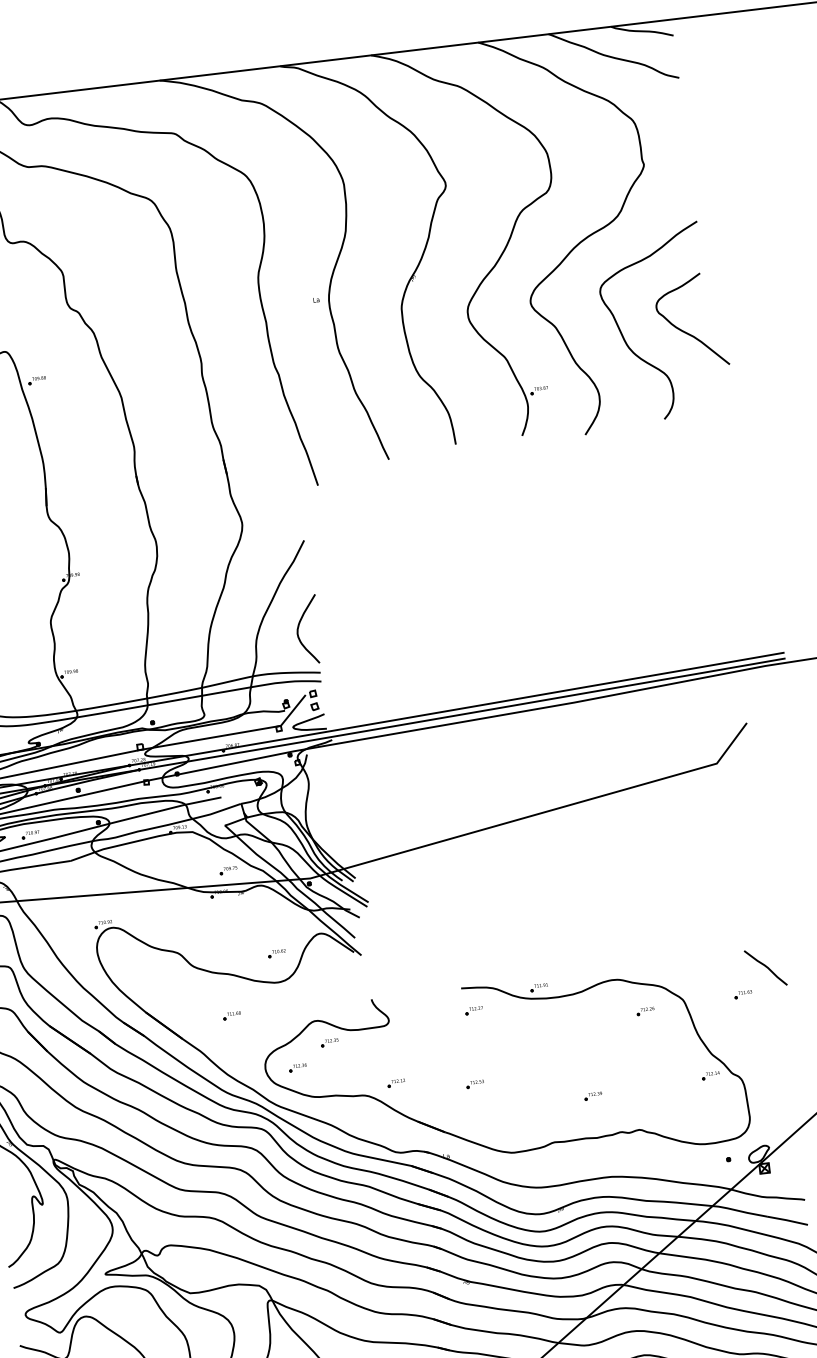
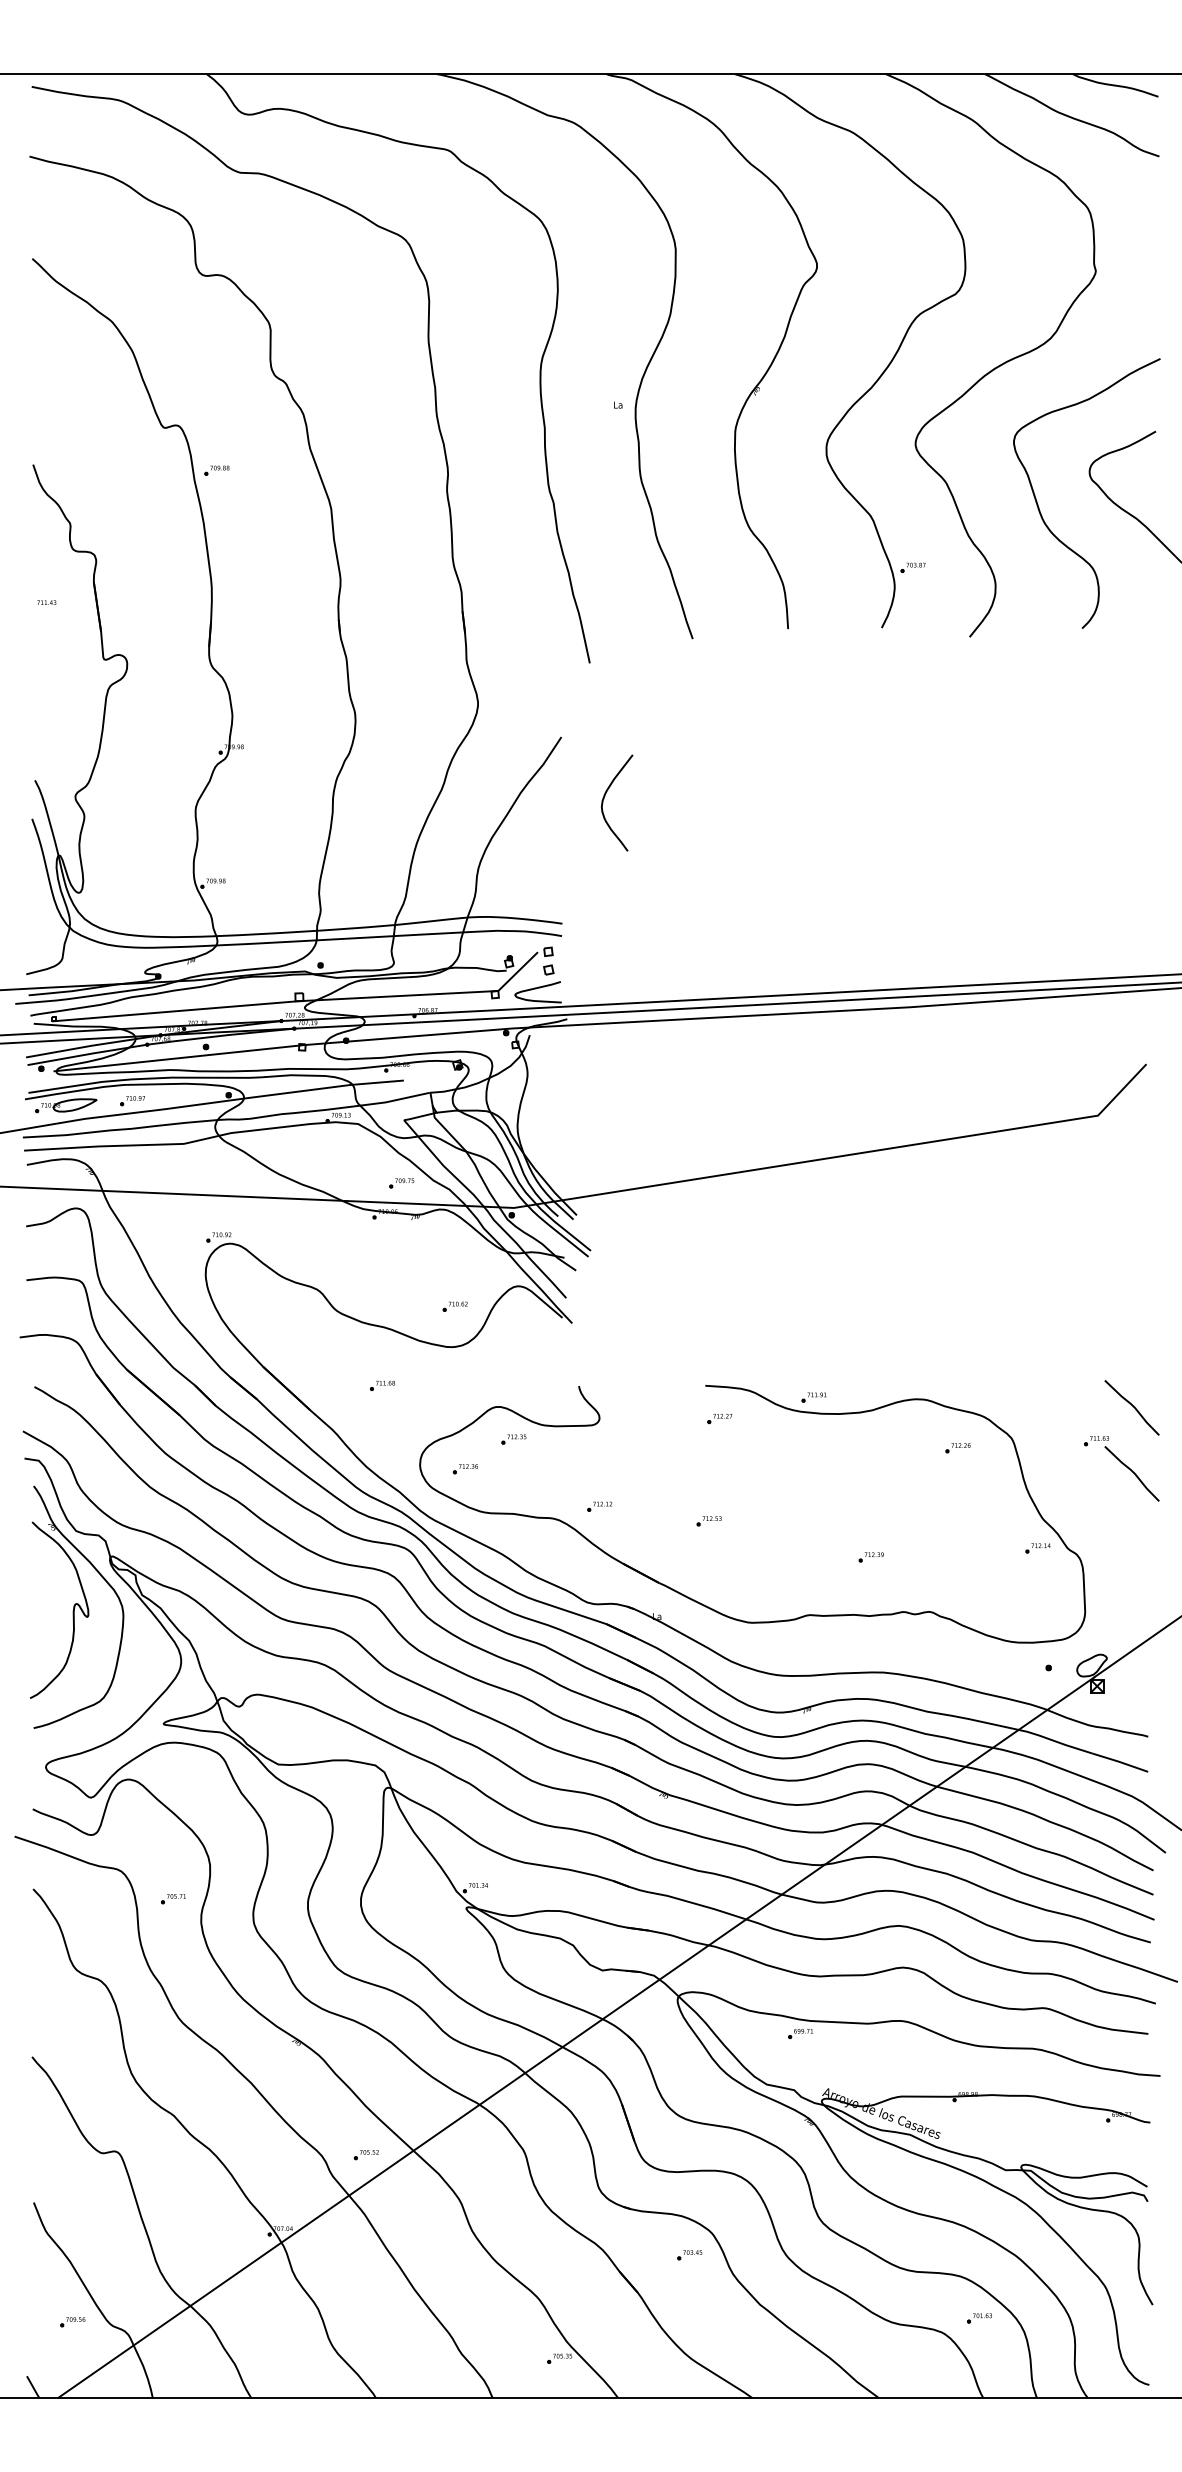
curve: (298, 628) -> (604, 799), moved
curve: (771, 1013) -> (1132, 1472), added

